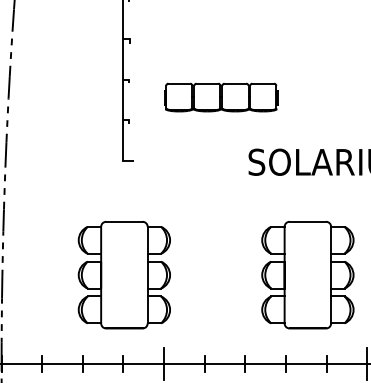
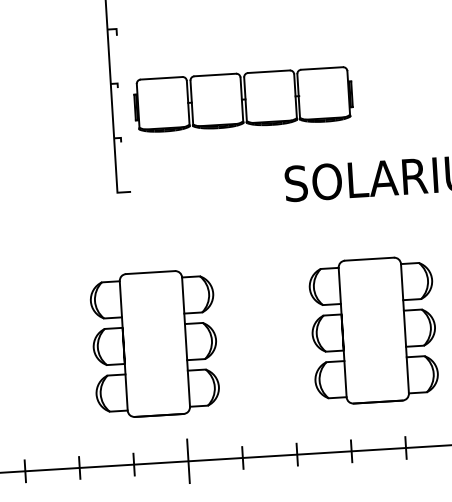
part: (220, 97) -> (242, 99), size x1.43
part: (123, 274) -> (153, 343), moved

